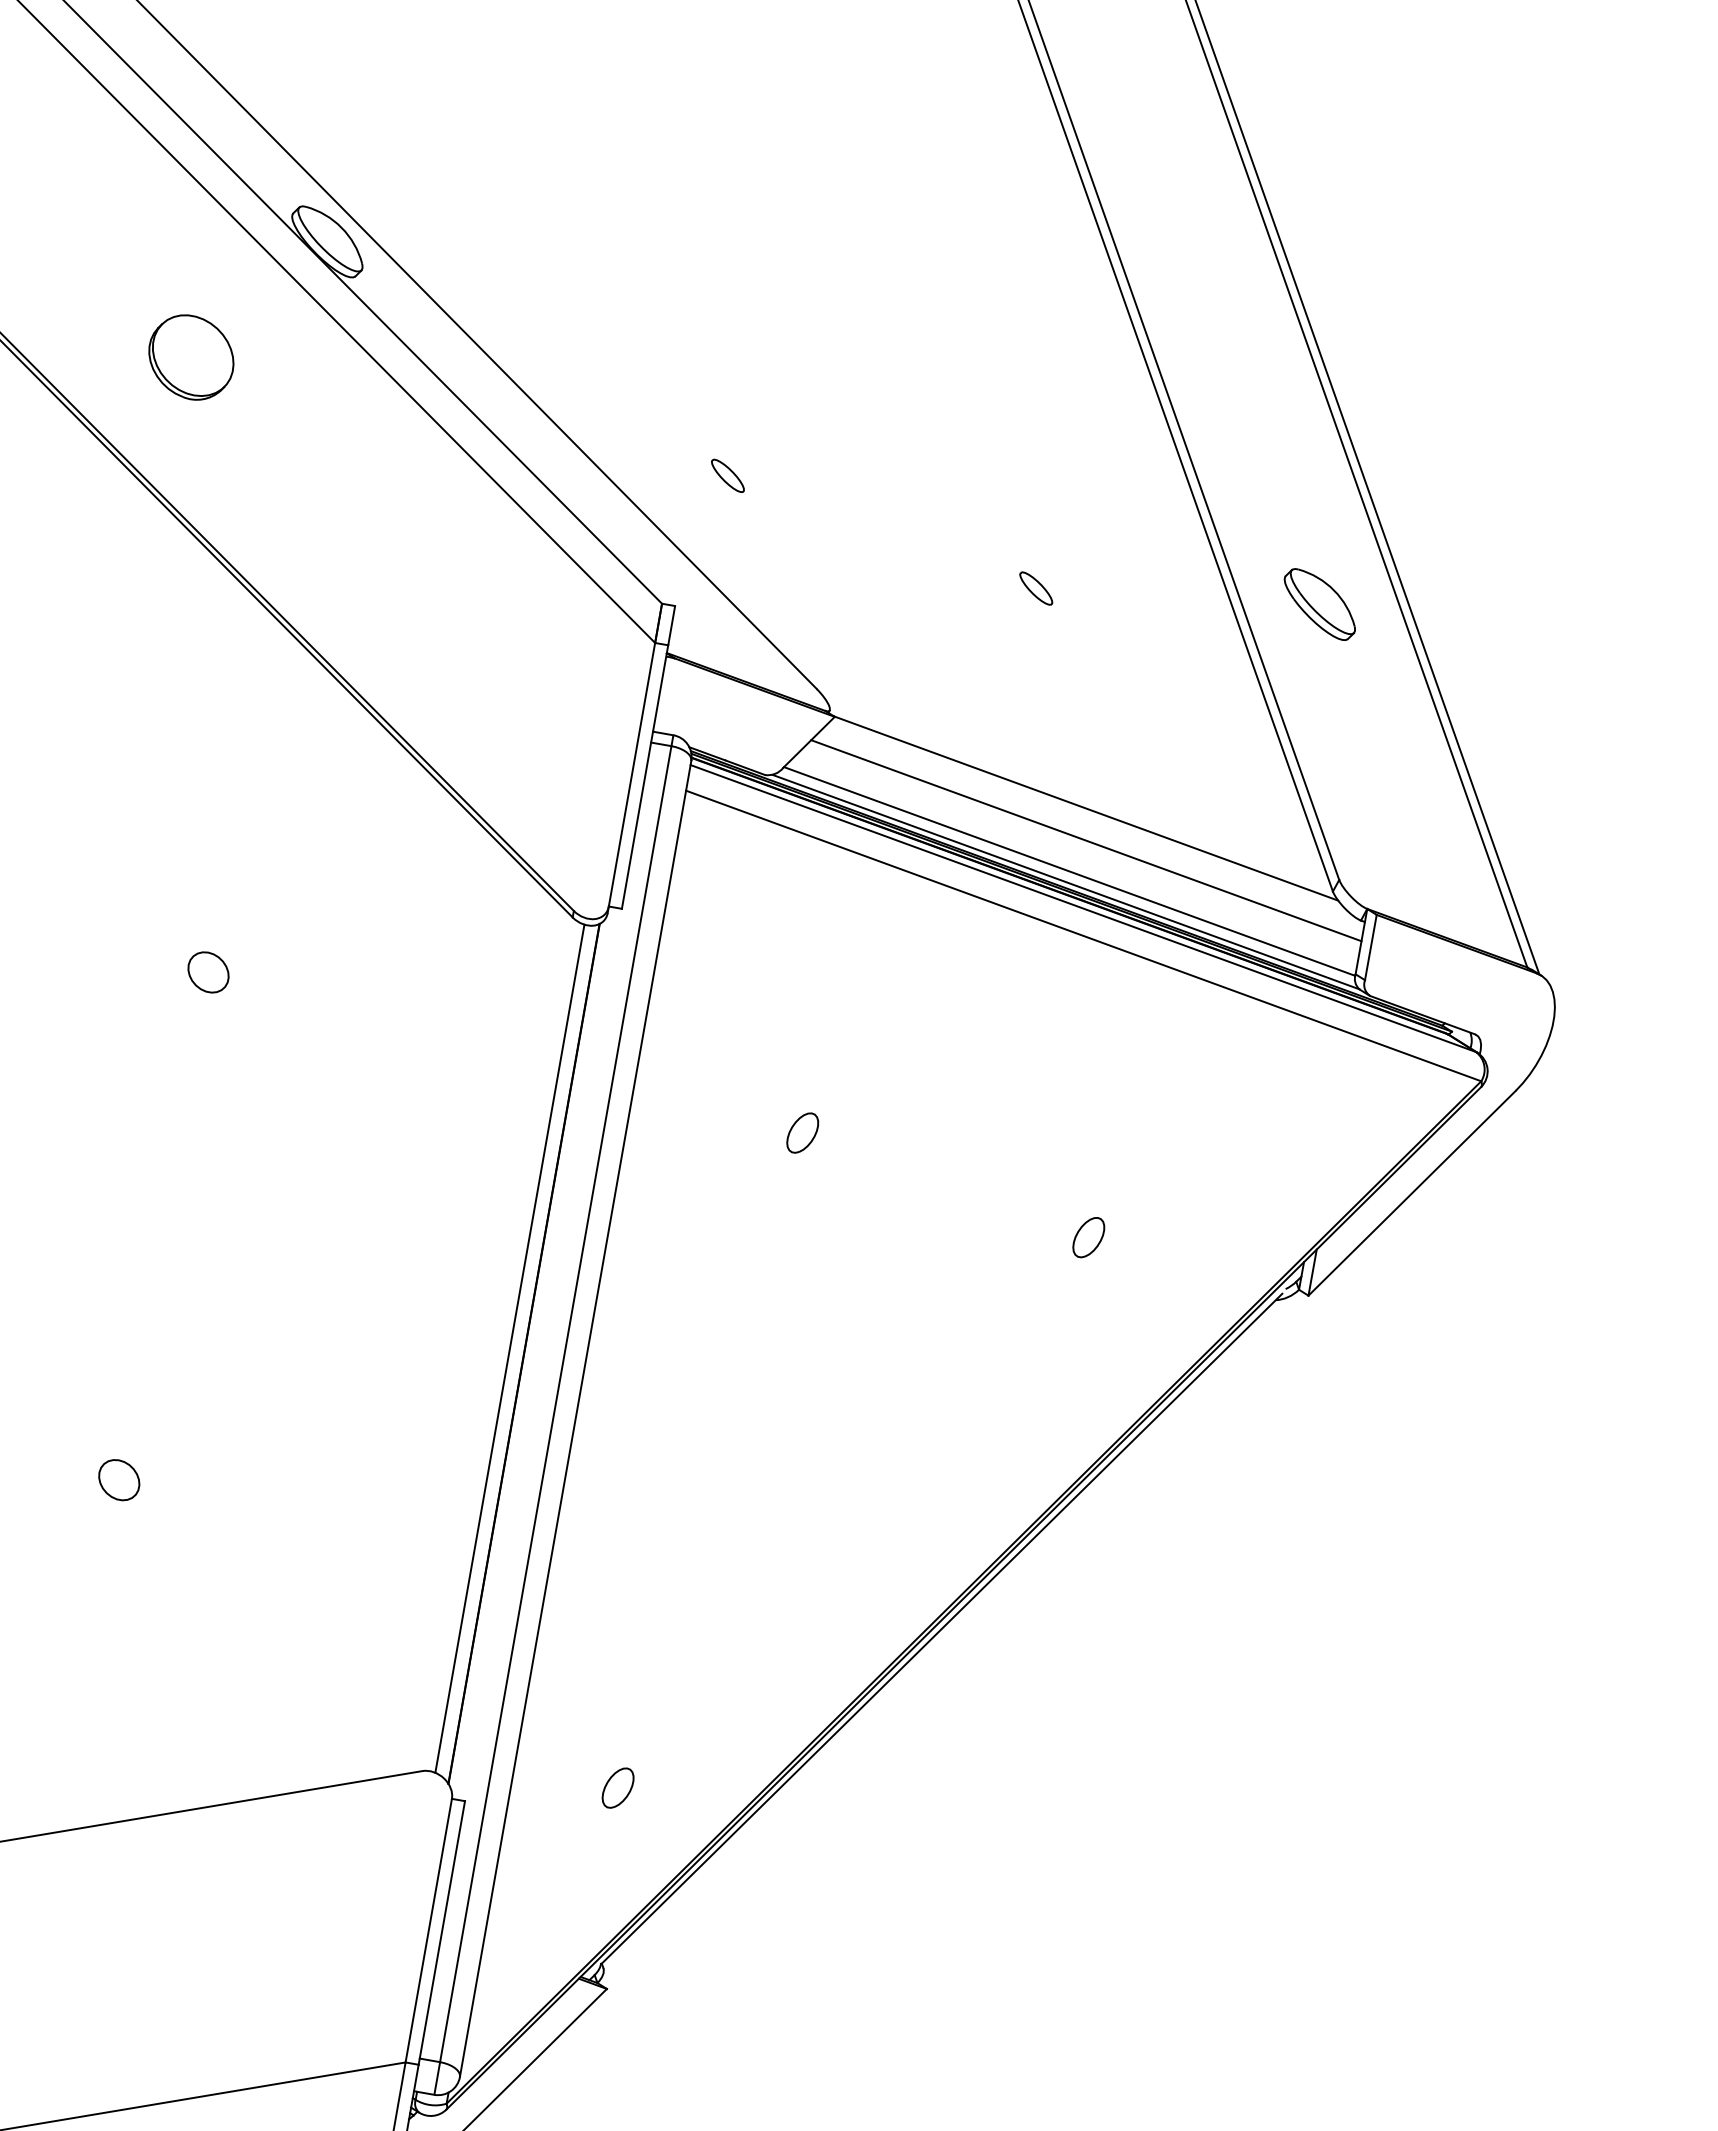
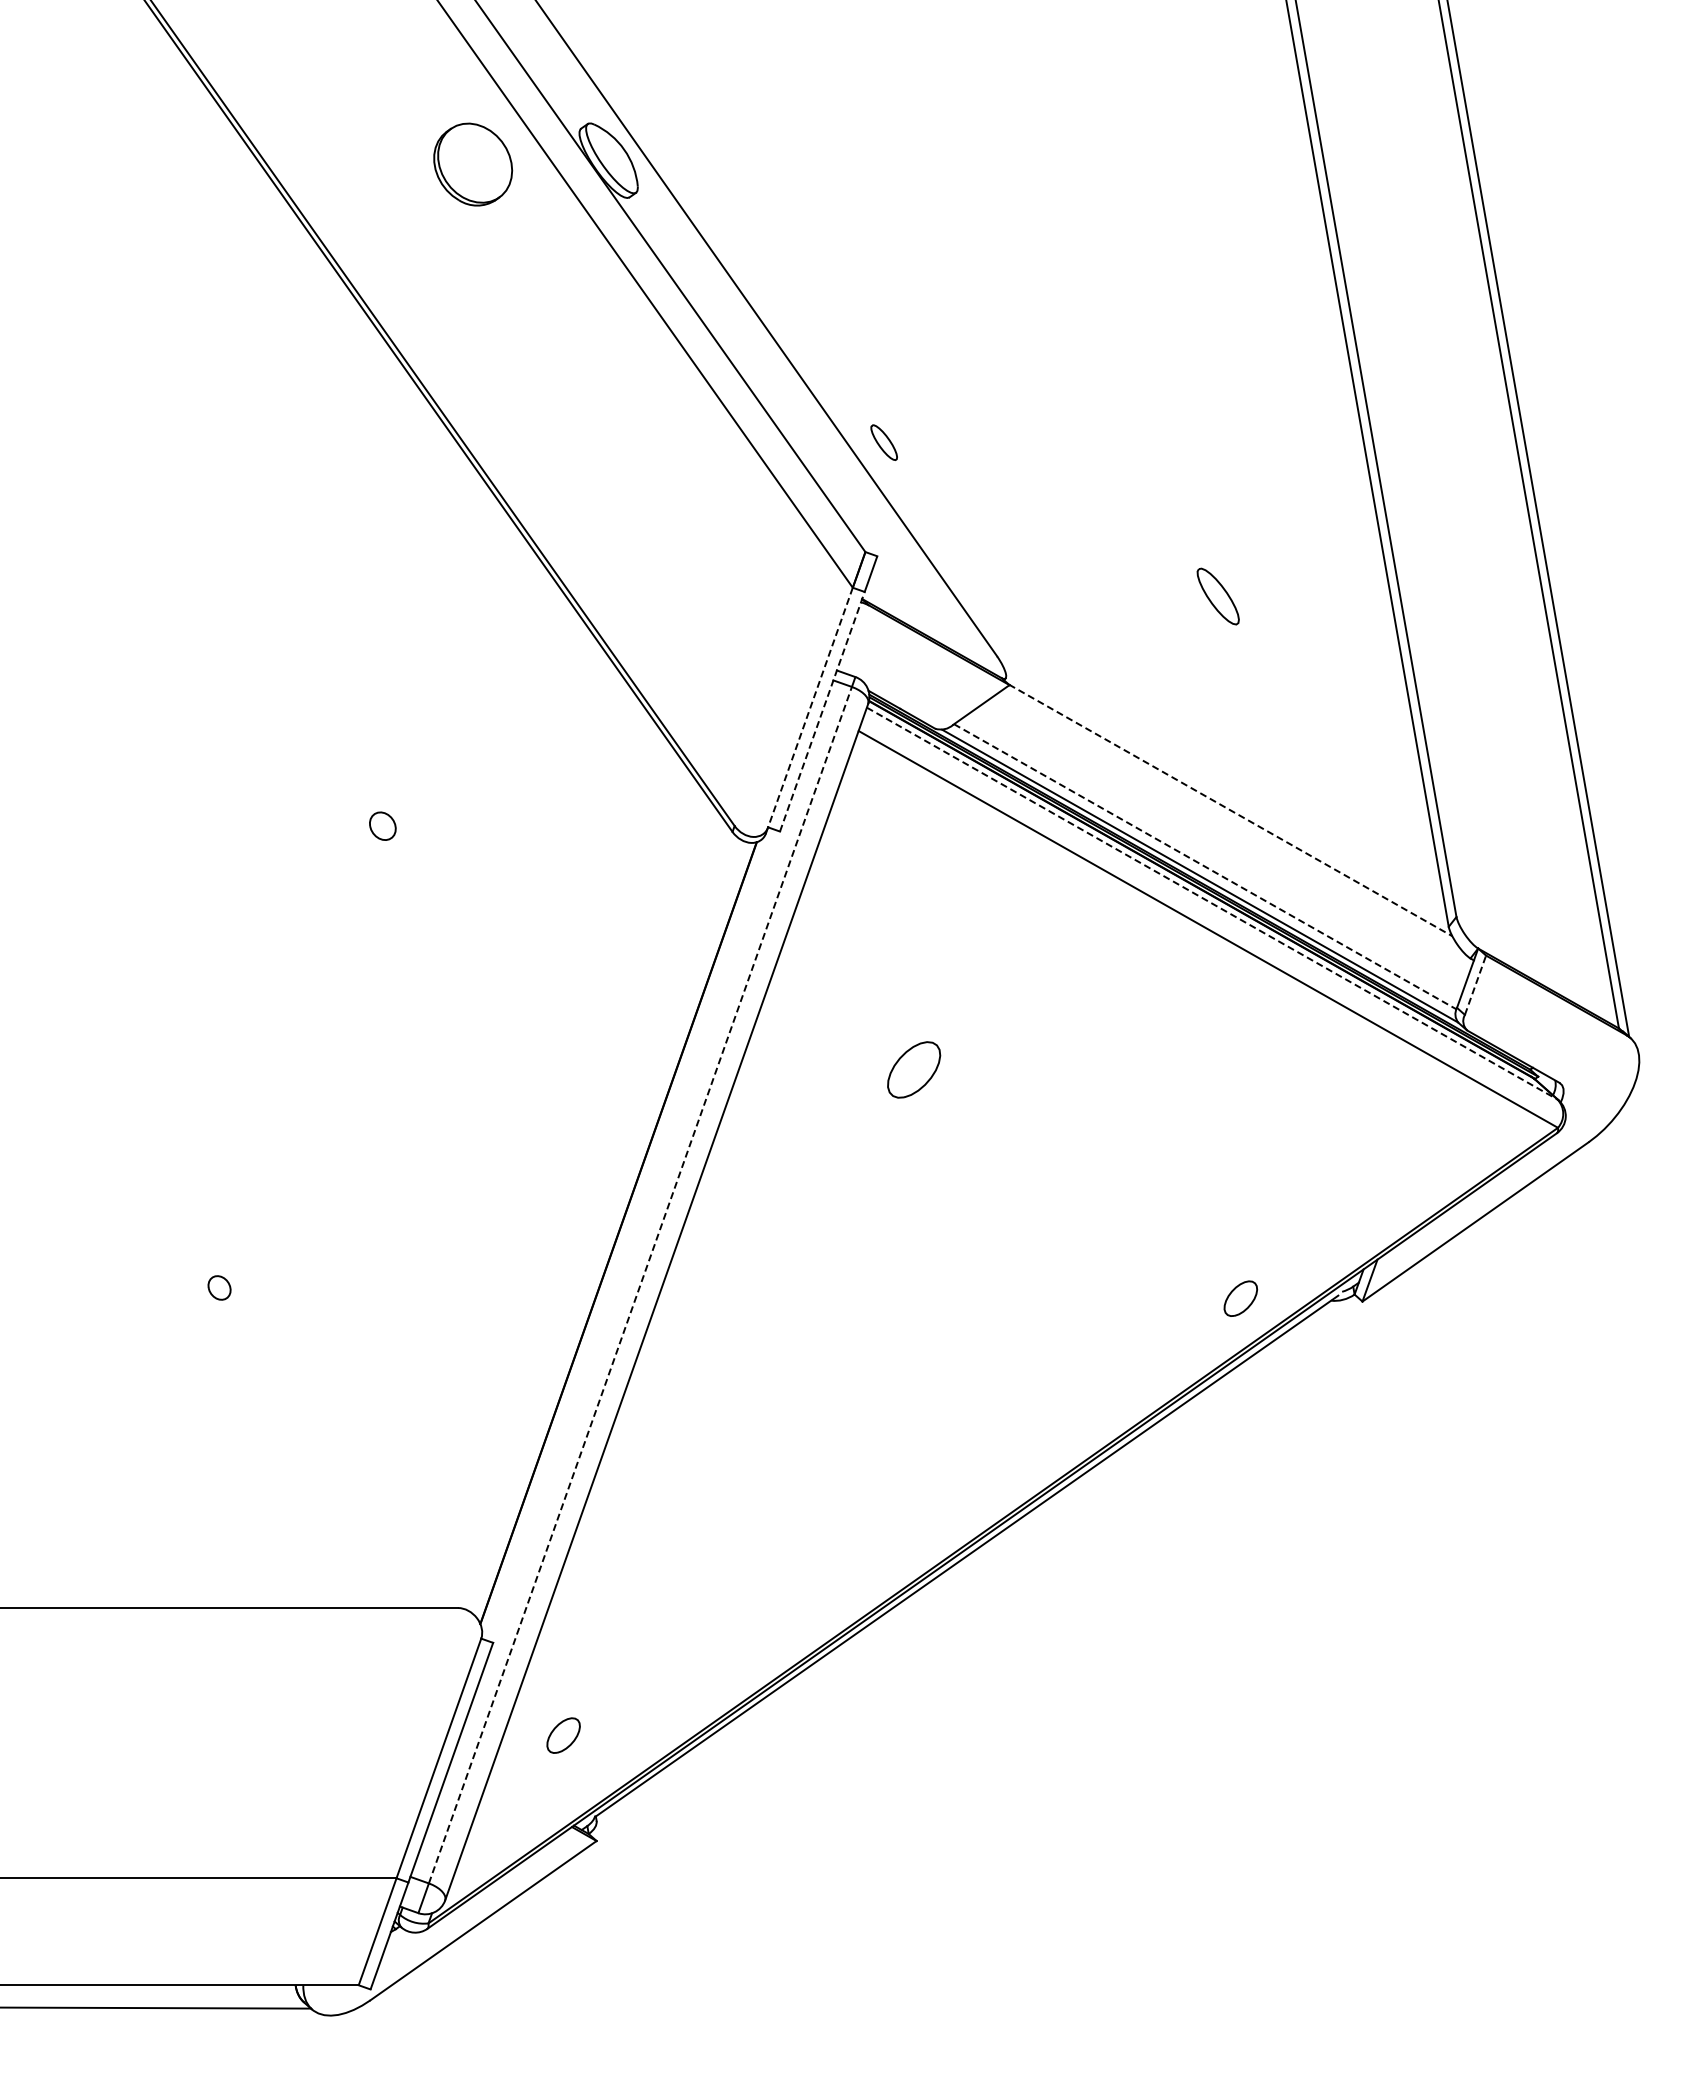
part: (191, 357) -> (473, 164), moved
part: (727, 475) -> (883, 442), moved
part: (1036, 588) -> (1218, 596), size x1.6
part: (1319, 604) -> (1481, 655), removed
line: (632, 775) -> (810, 708), solid -> dashed
line: (645, 776) -> (822, 711), solid -> dashed
line: (1086, 808) -> (1230, 810), solid -> dashed
line: (1086, 840) -> (1225, 840), removed
line: (1069, 871) -> (1205, 866), solid -> dashed
line: (1083, 908) -> (1212, 903), solid -> dashed
line: (1370, 946) -> (1475, 984), solid -> dashed
part: (208, 971) -> (382, 825), size x0.7
part: (802, 1132) -> (914, 1069), size x1.6
part: (1088, 1237) -> (1240, 1298), moved
line: (509, 1348) -> (605, 1225), removed
line: (555, 1404) -> (640, 1285), solid -> dashed
part: (119, 1479) -> (219, 1287), size x0.6
part: (617, 1788) -> (563, 1735), moved

